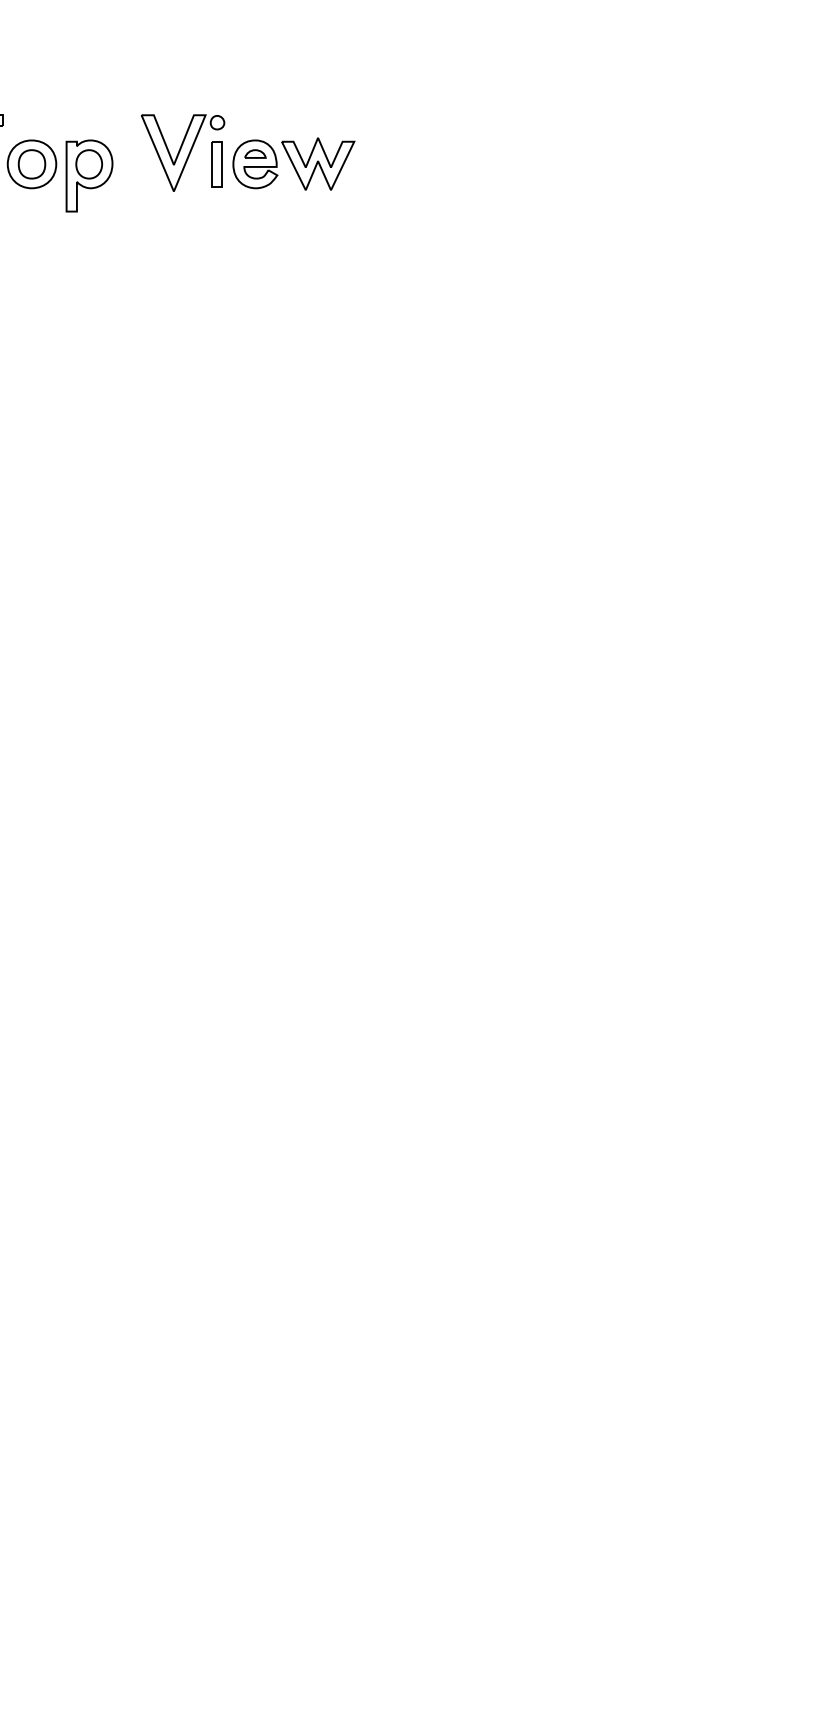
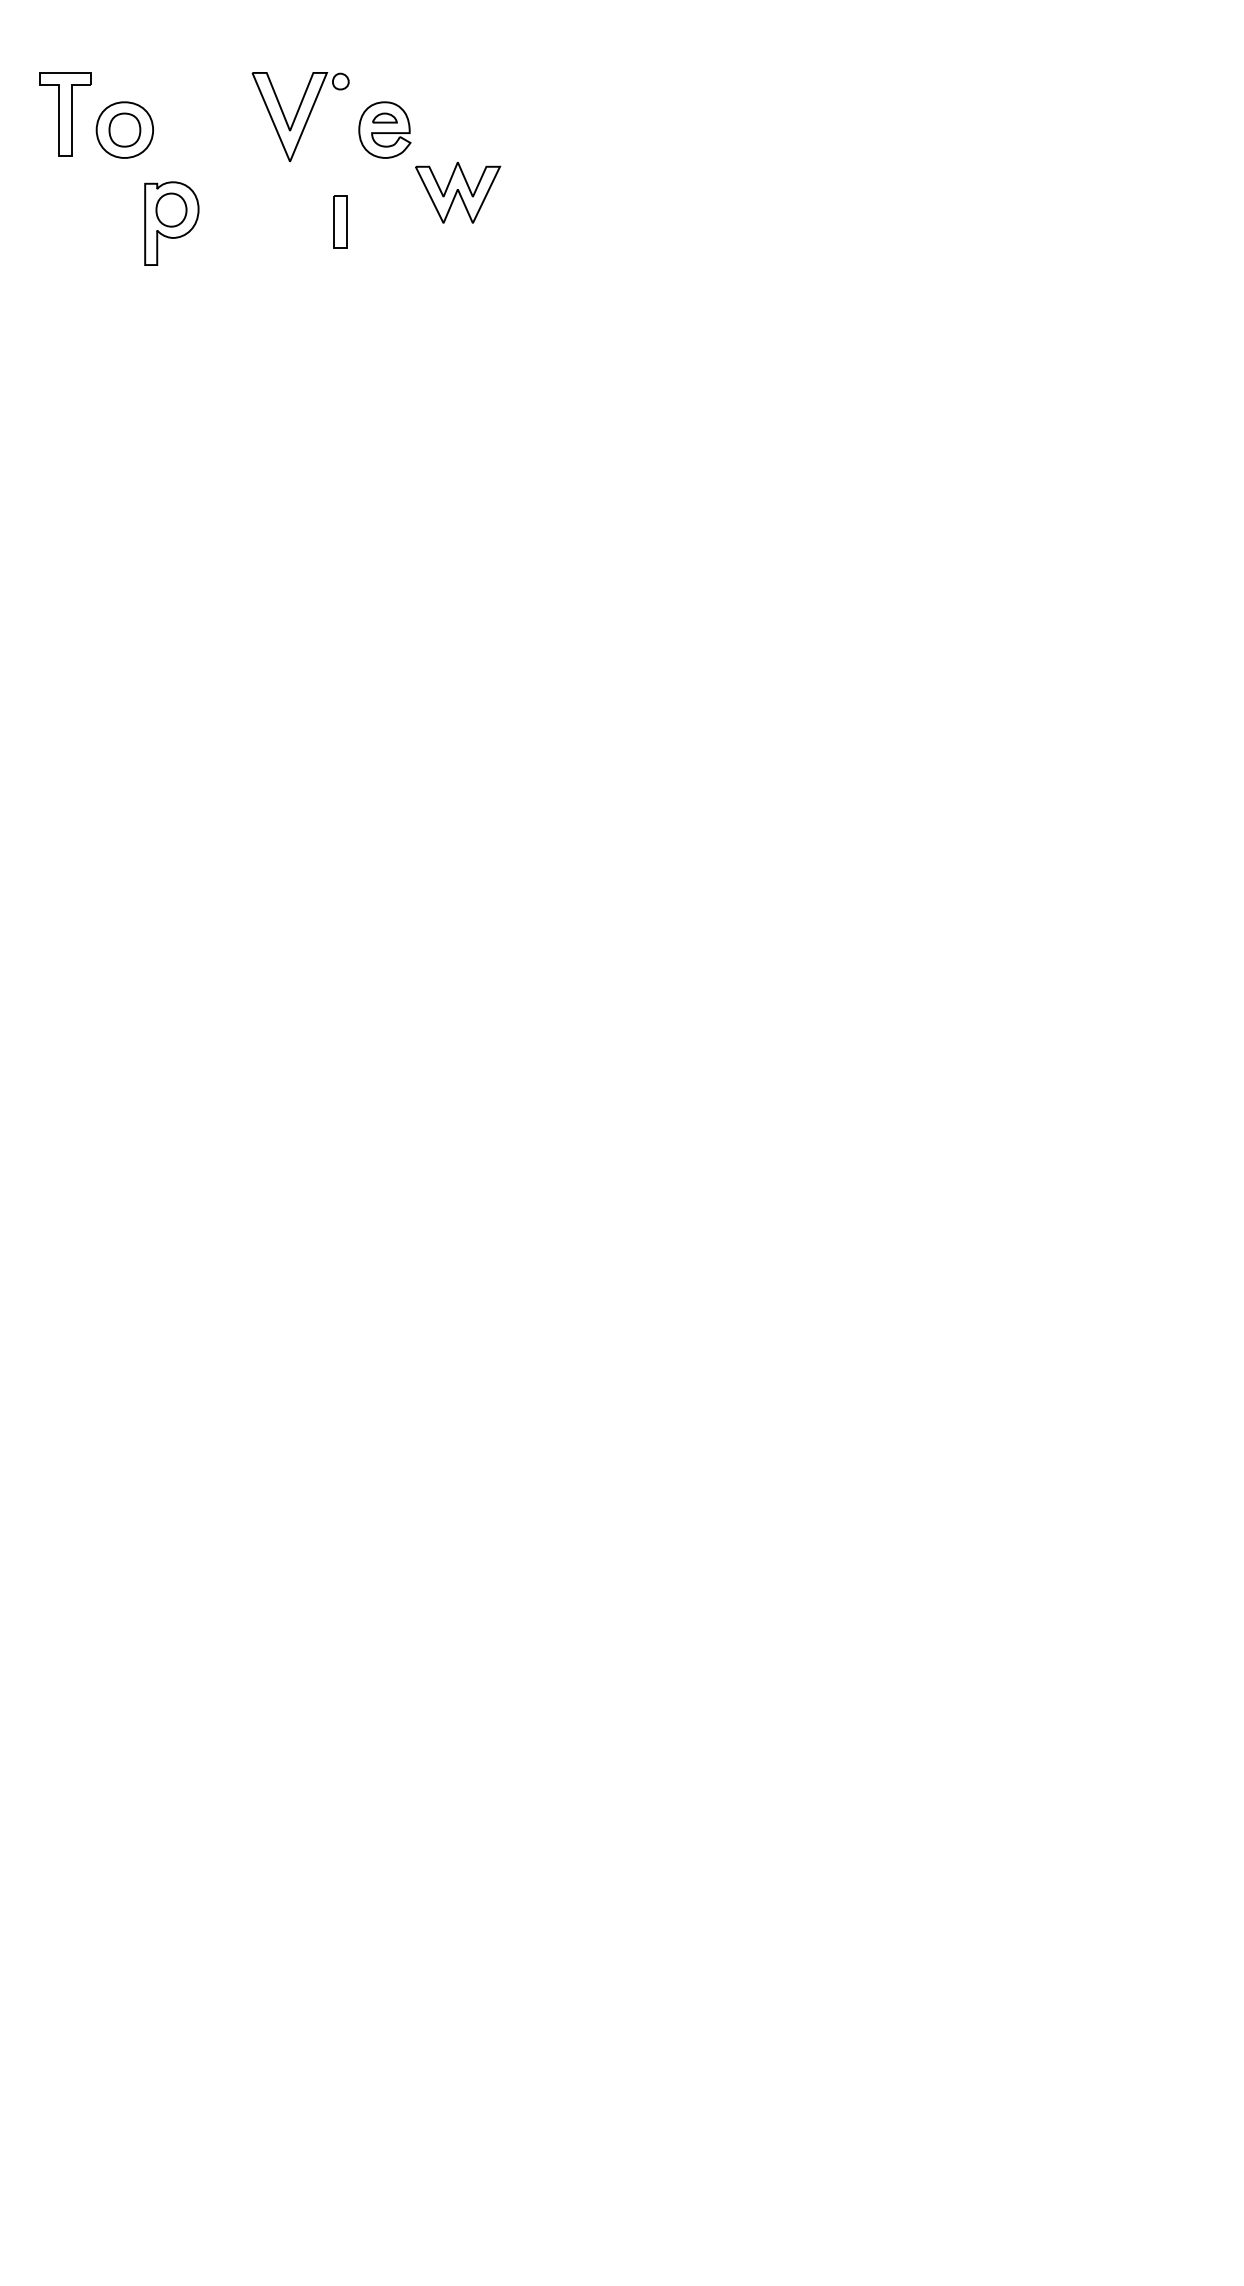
part: (217, 163) -> (340, 221), moved
part: (318, 163) -> (458, 192), moved
part: (89, 175) -> (171, 223), moved

